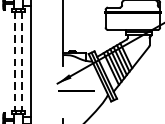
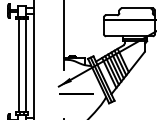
line: (15, 61) -> (19, 65), dashed -> solid
line: (22, 61) -> (25, 65), dashed -> solid

